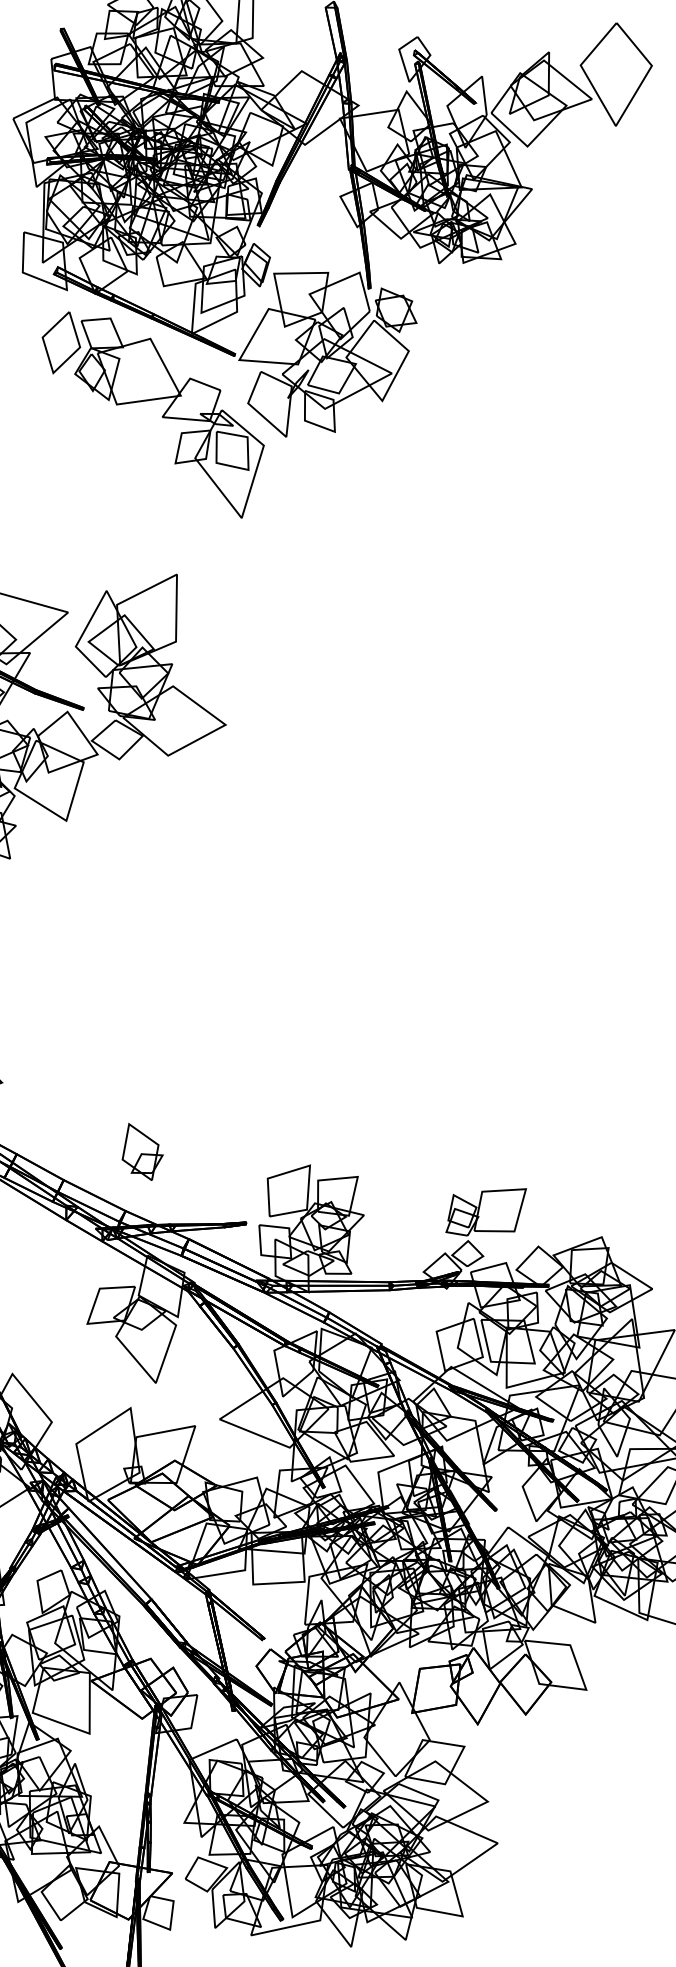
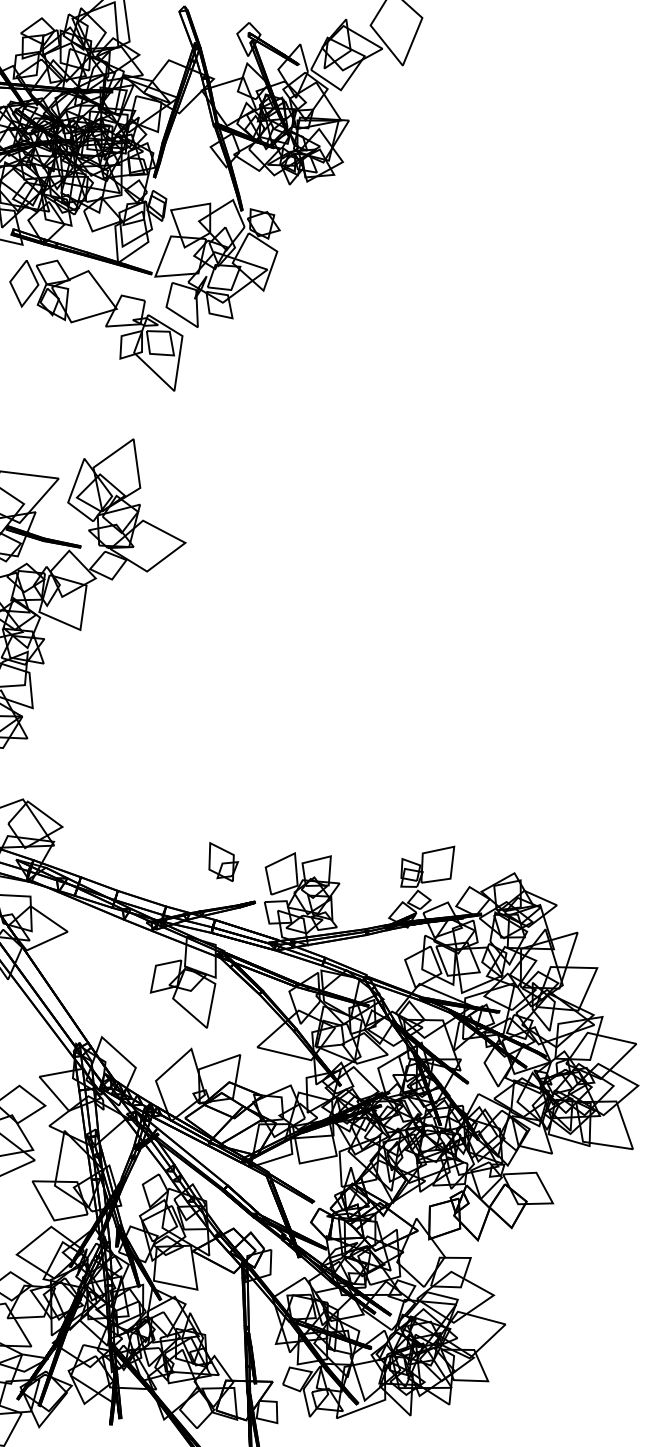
part: (143, 1151) -> (223, 861), moved

